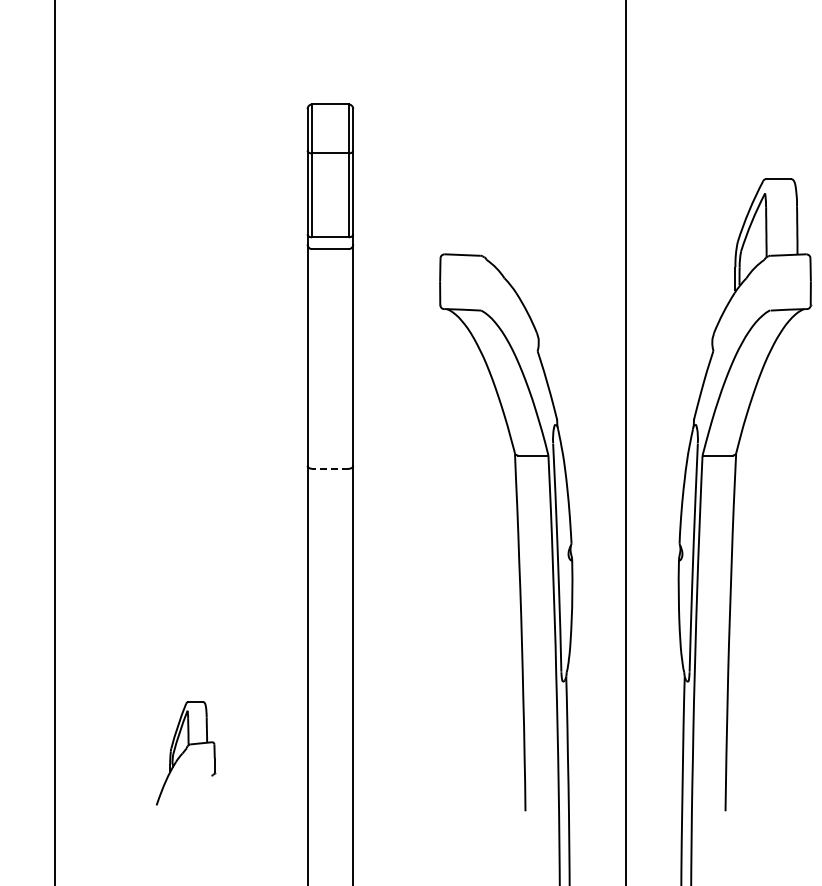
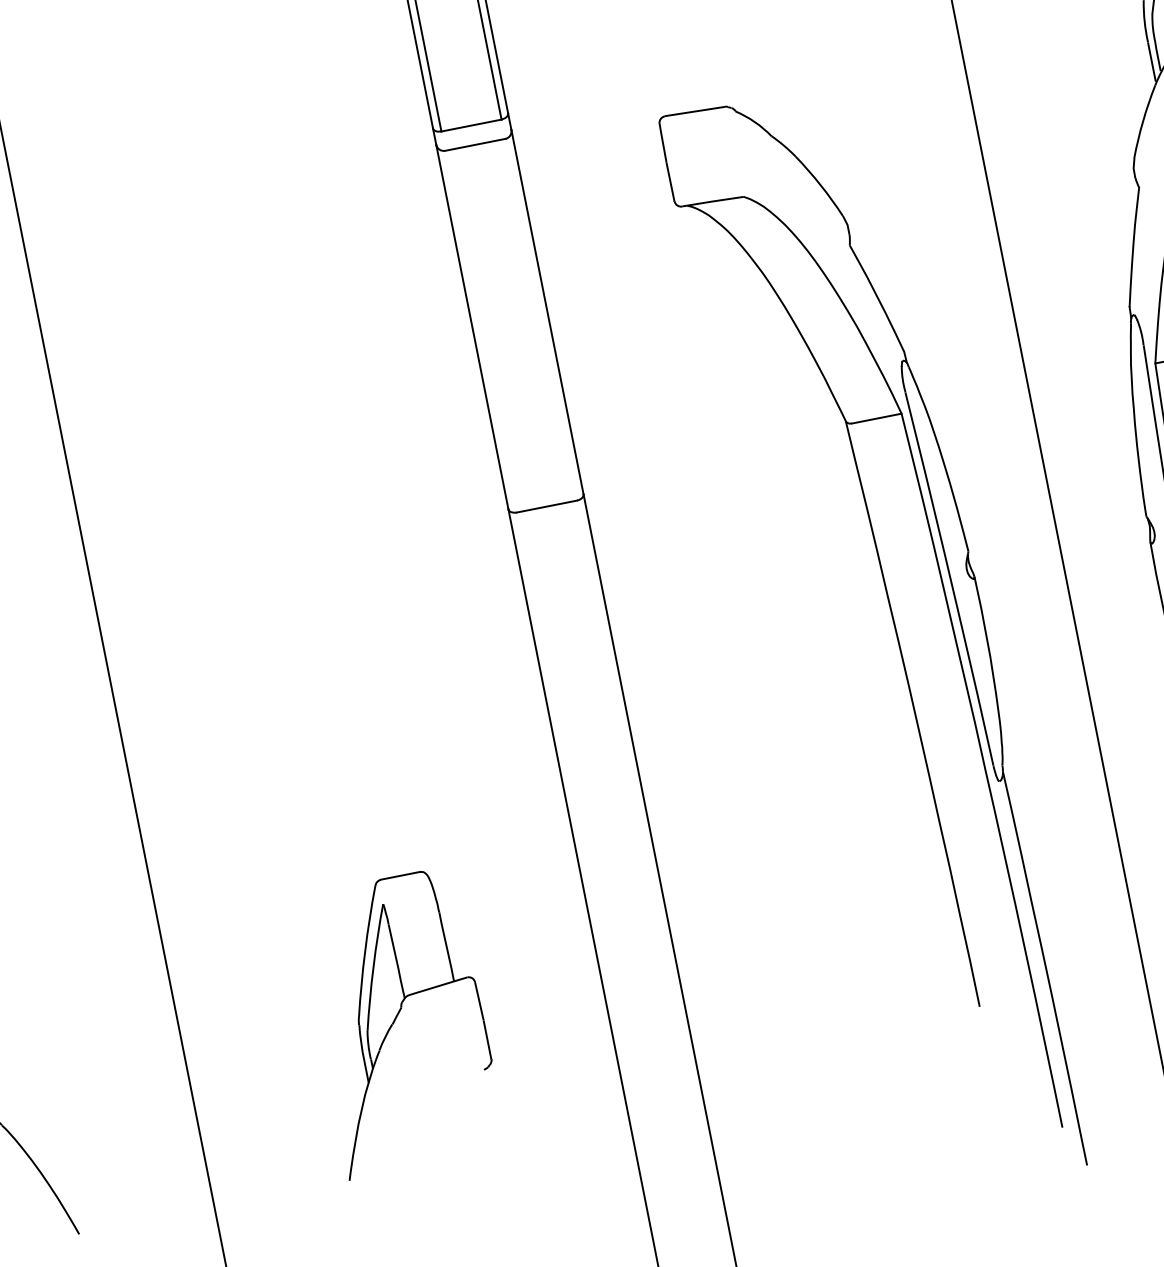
line: (329, 468) -> (545, 506), dashed -> solid
part: (185, 753) -> (401, 1022), size x1.67

